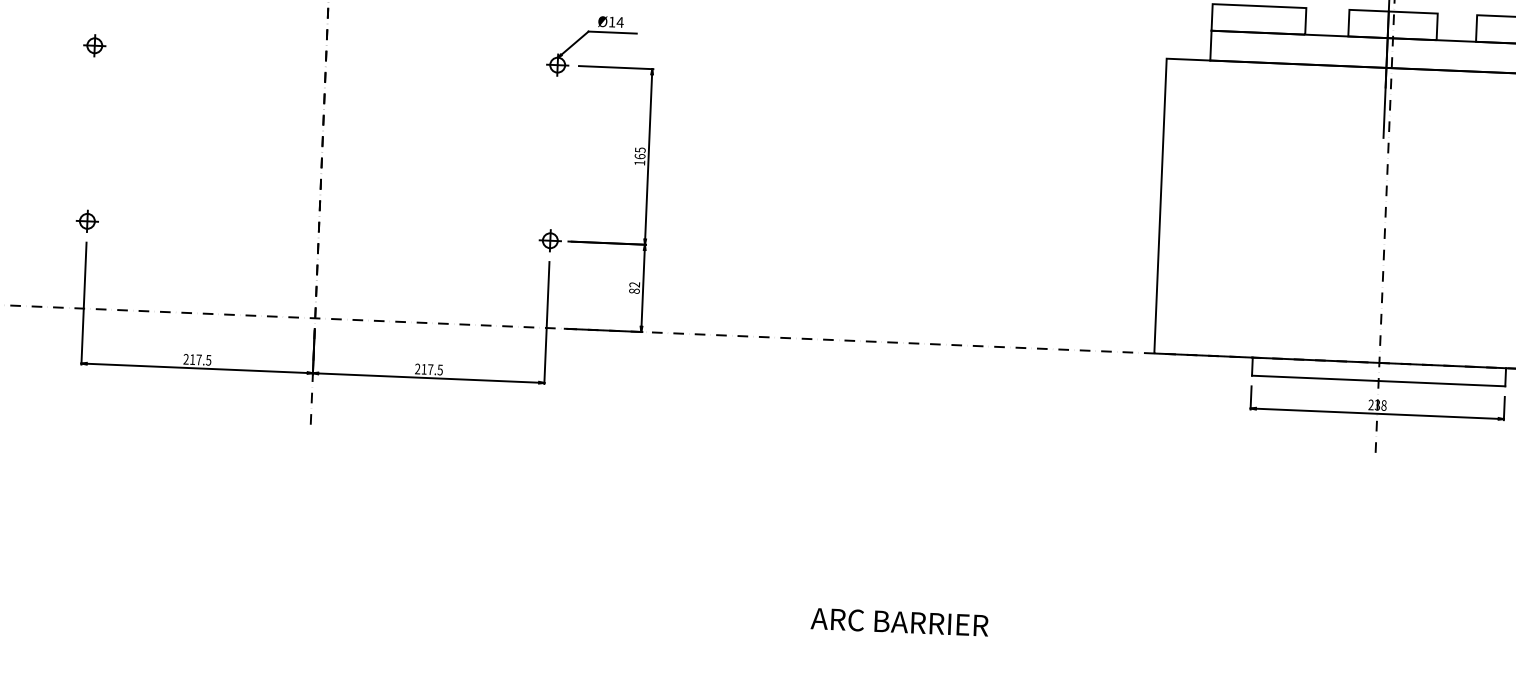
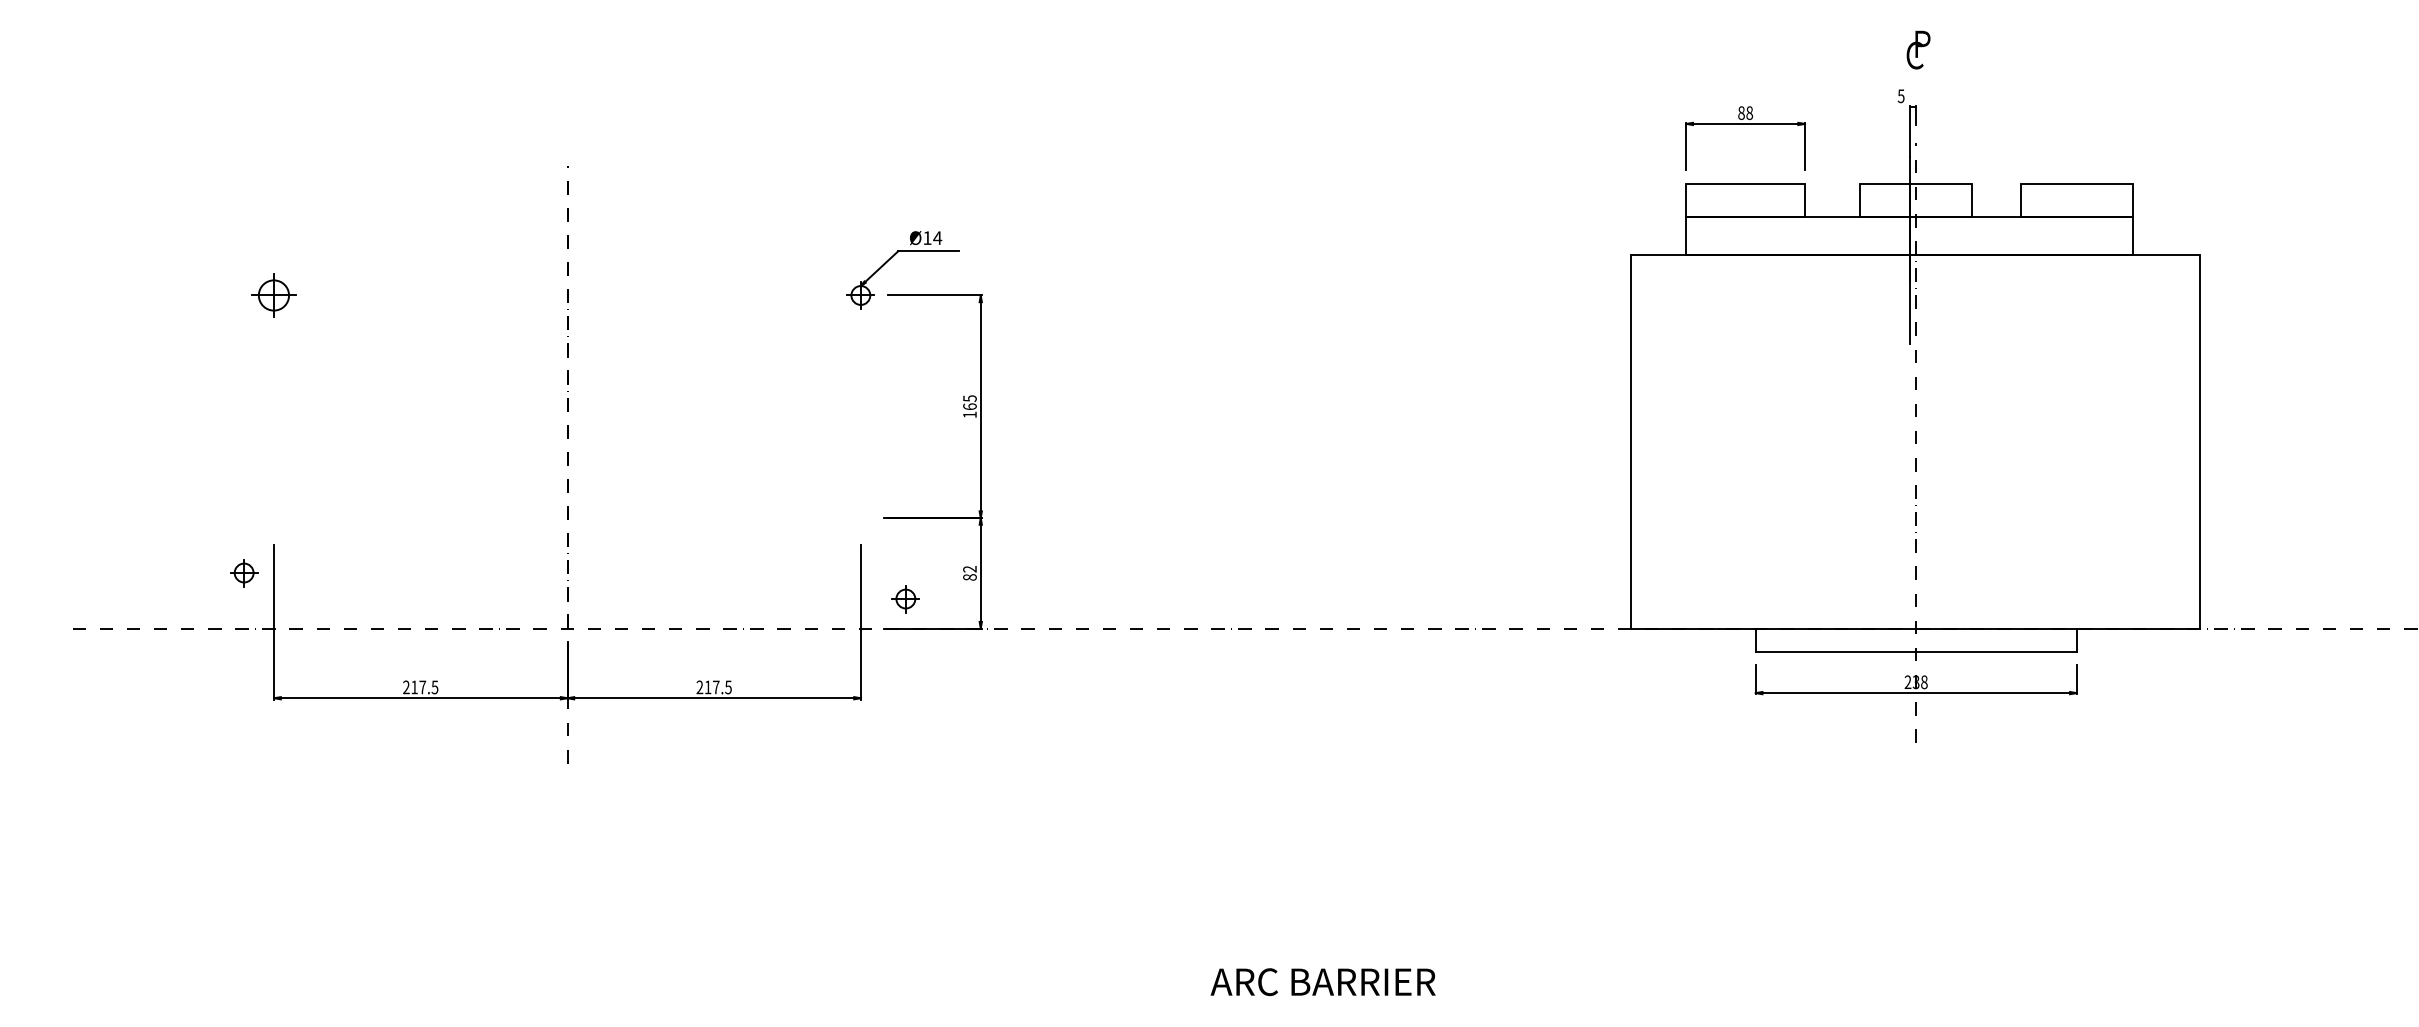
part: (95, 45) -> (274, 295), size x1.6
part: (87, 221) -> (244, 573), moved
part: (550, 241) -> (905, 599), moved

